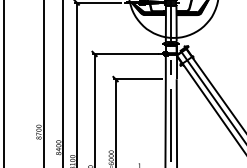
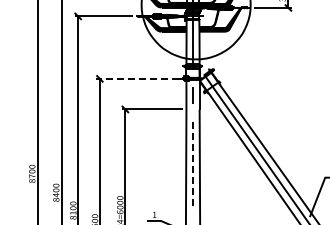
line: (125, 53) -> (137, 78), solid -> dashed
line: (170, 126) -> (192, 166), solid -> dashed

